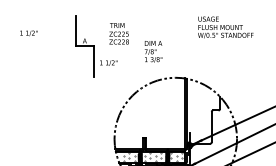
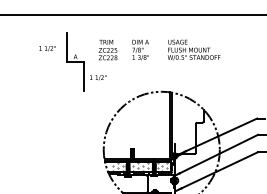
text: (226, 26) -> (194, 49), moved
text: (28, 33) -> (47, 48), moved
text: (153, 51) -> (140, 49), moved

